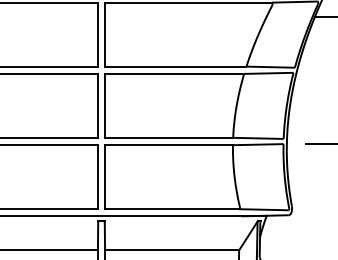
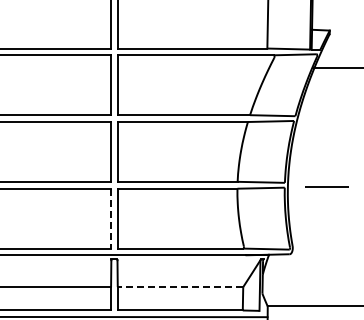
line: (98, 178) -> (111, 219), solid -> dashed
line: (172, 250) -> (180, 287), solid -> dashed

